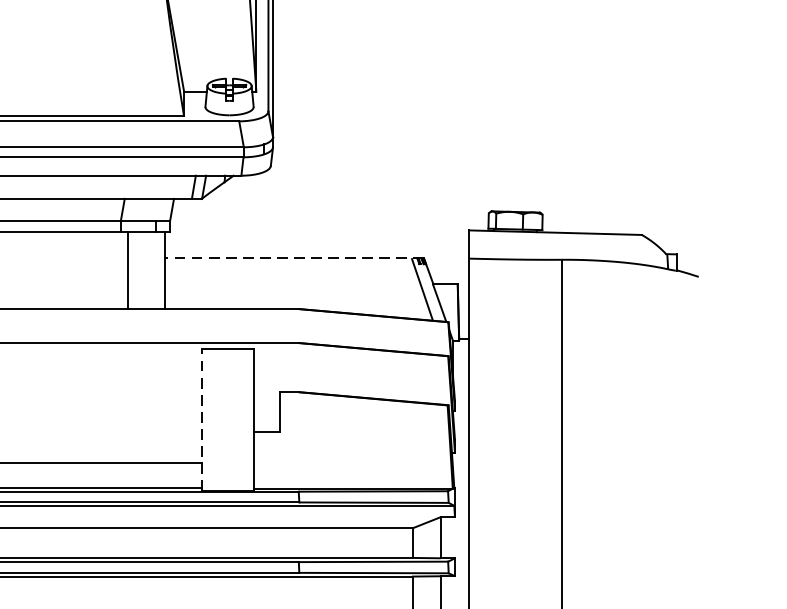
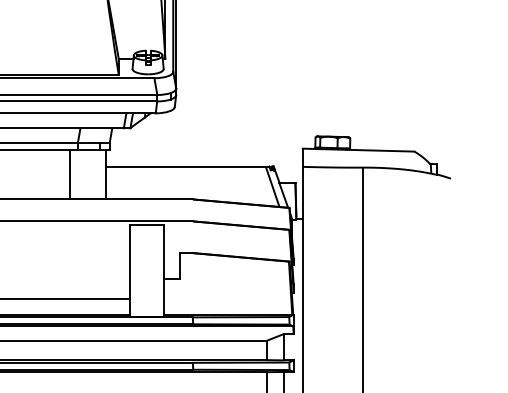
line: (293, 258) -> (189, 166), dashed -> solid
line: (127, 270) -> (70, 174), moved
line: (202, 420) -> (130, 271), dashed -> solid

